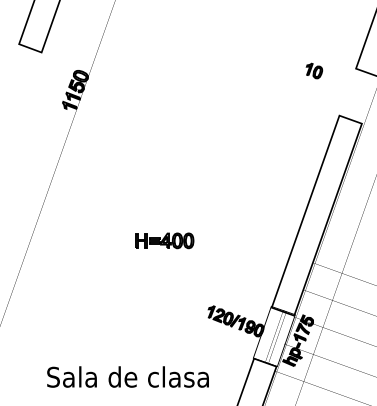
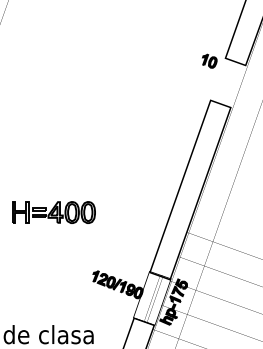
part: (314, 70) -> (209, 60), moved
part: (164, 240) -> (53, 212), size x1.6

